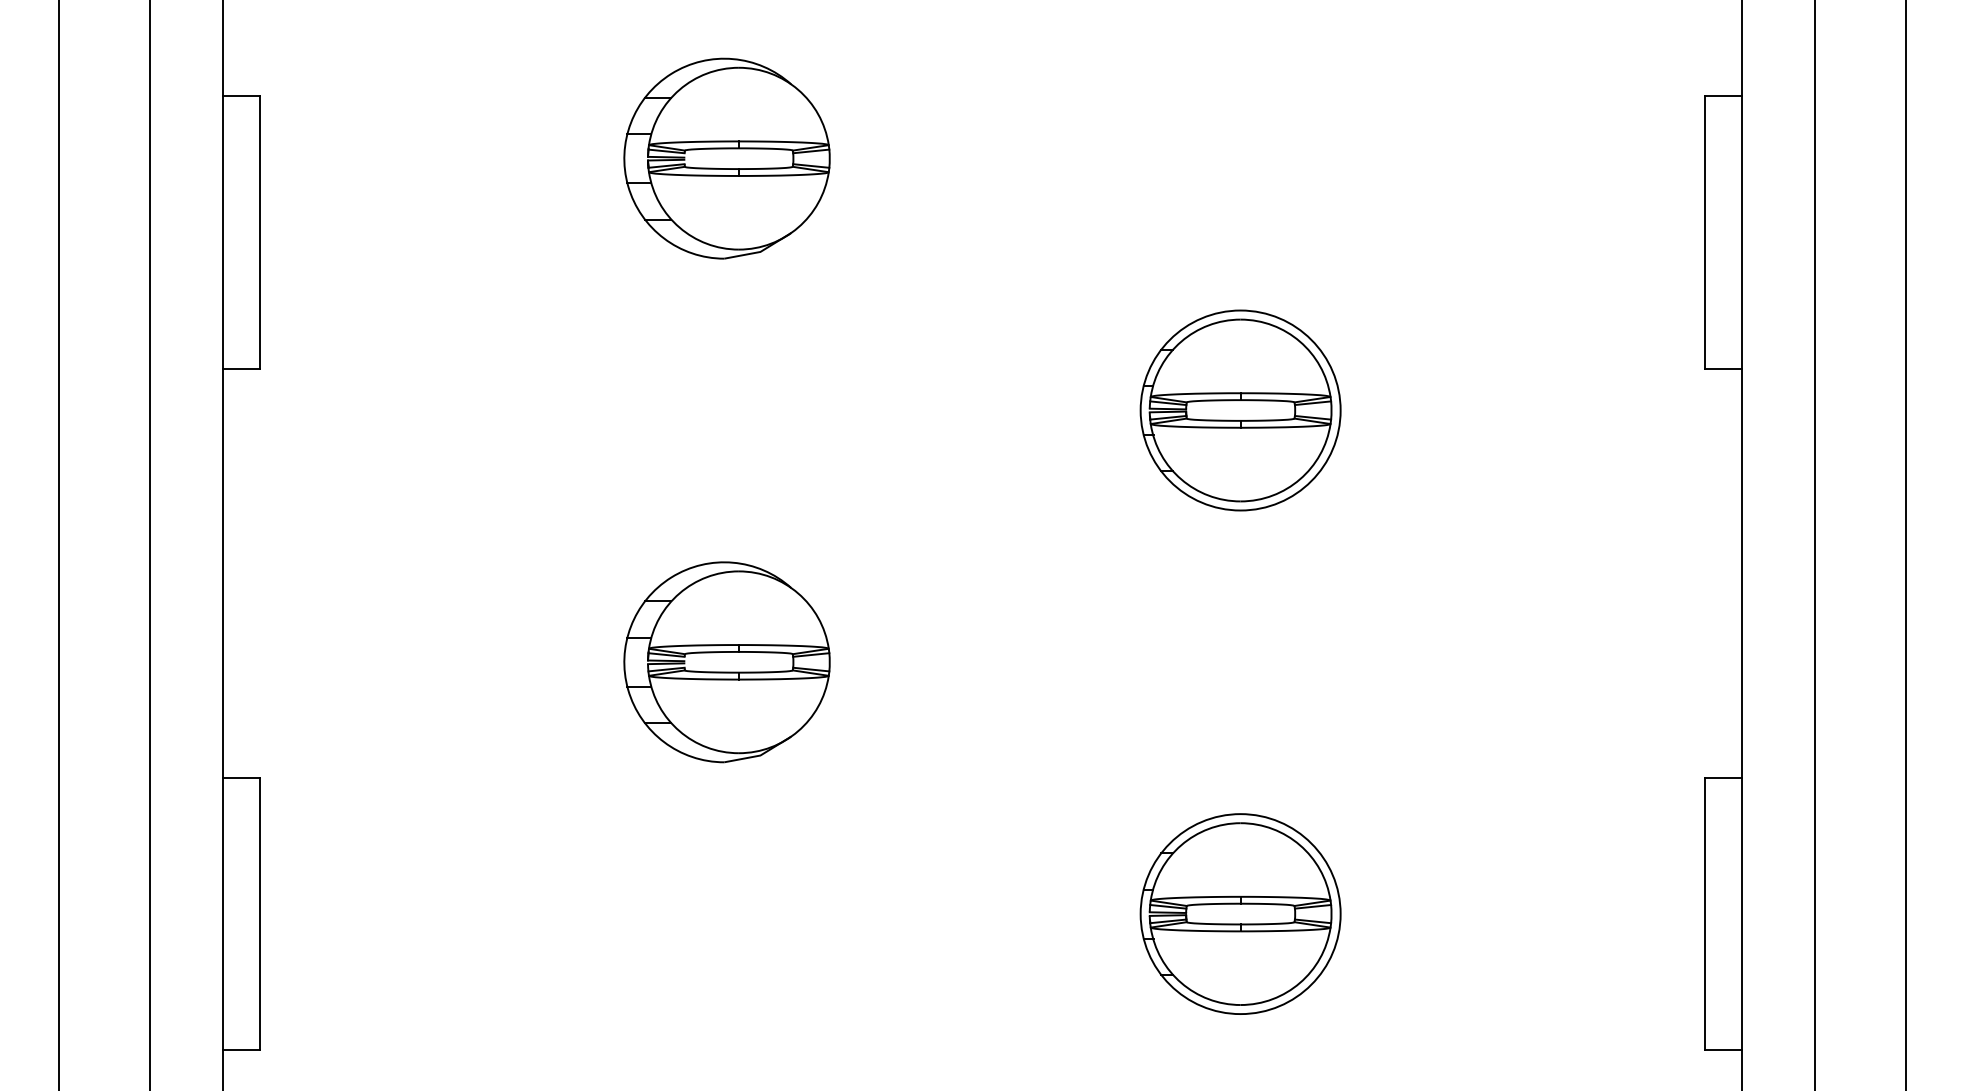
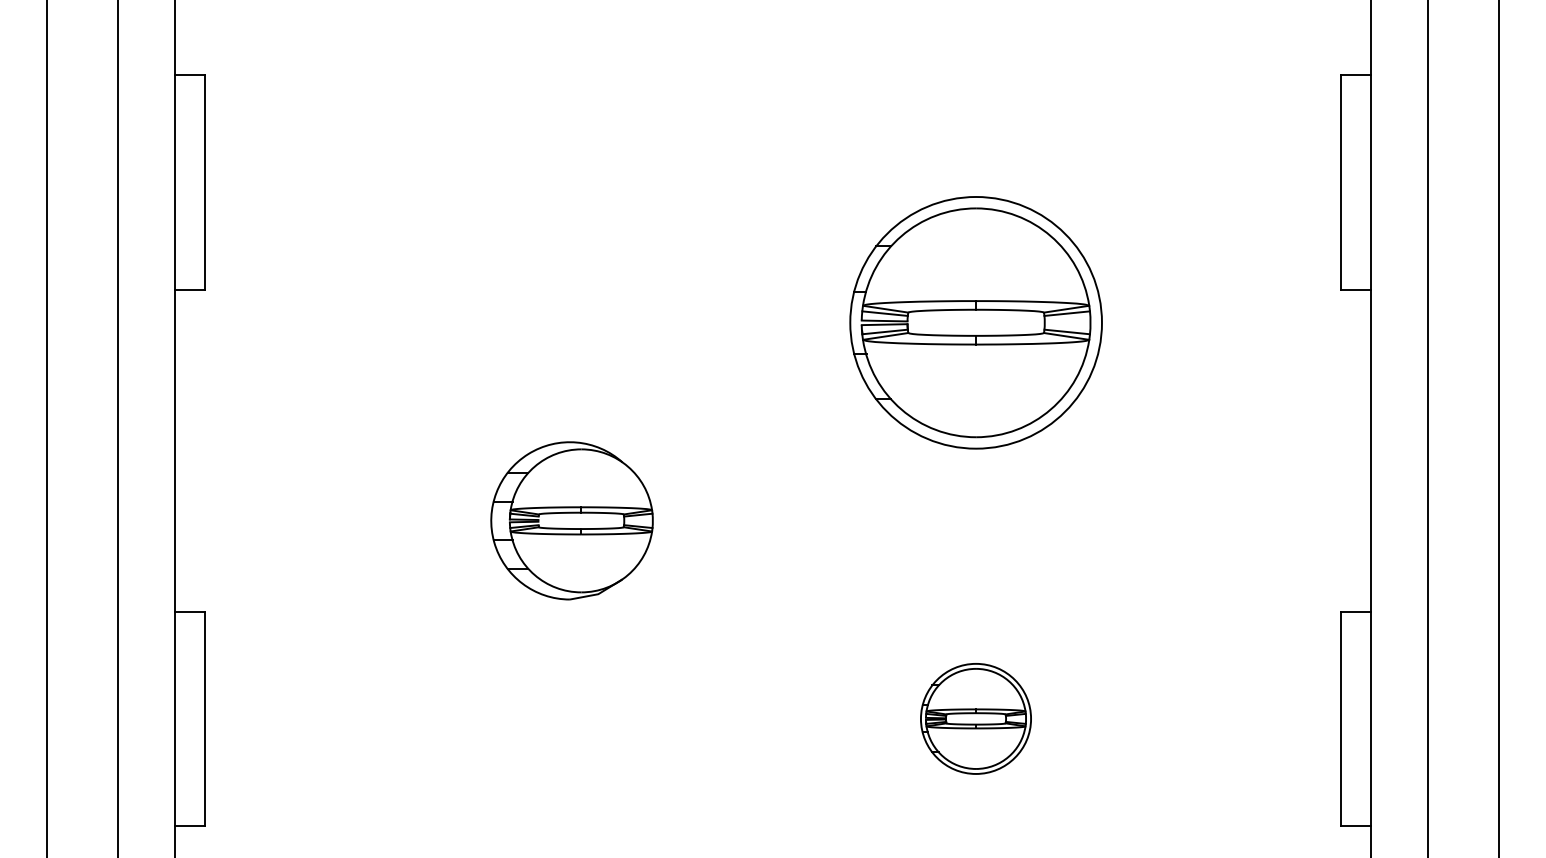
part: (726, 158) -> (571, 124), removed
part: (1240, 410) -> (975, 322), size x1.6
part: (1240, 913) -> (975, 718), size x0.7

